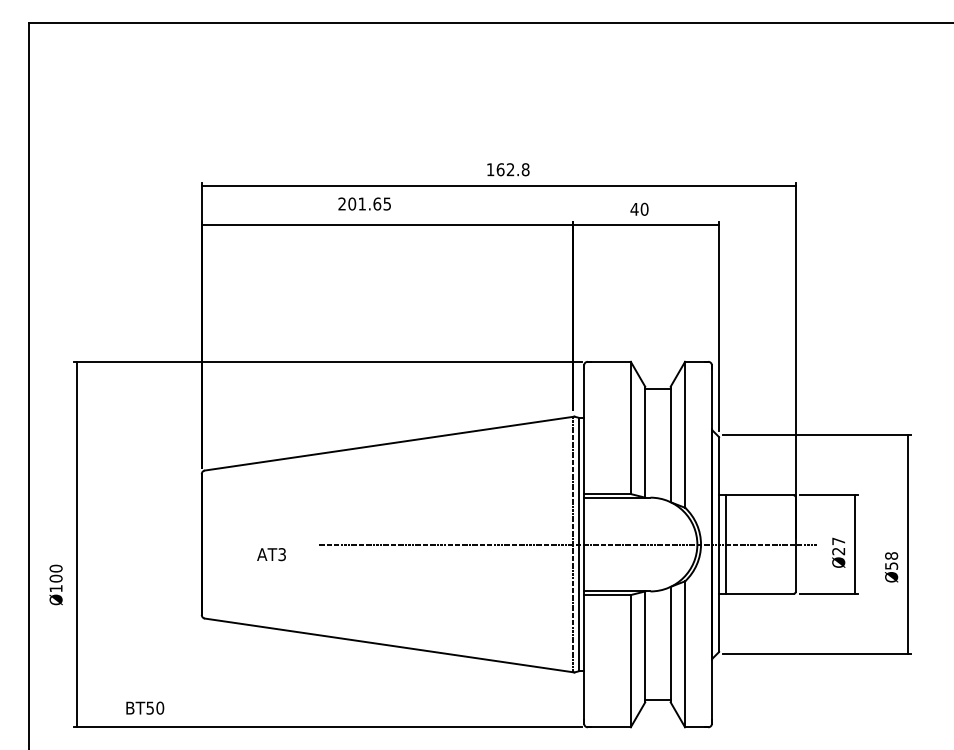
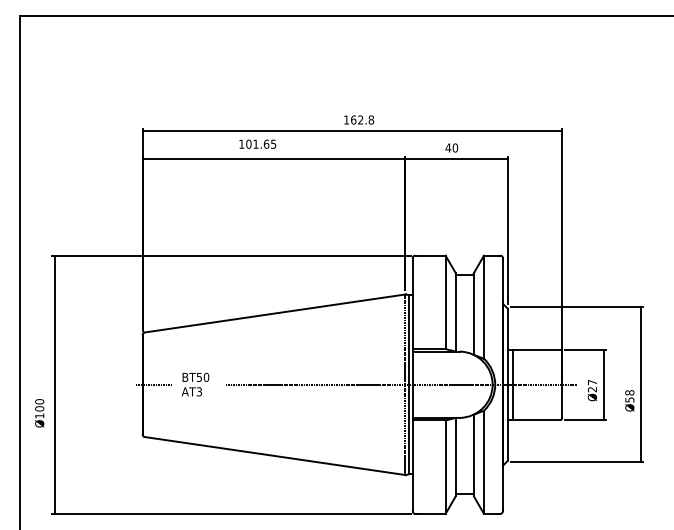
text: (341, 203) -> (241, 143), 201.65 -> 101.65
line: (217, 544) -> (153, 384), added
text: (145, 707) -> (196, 376), moved

